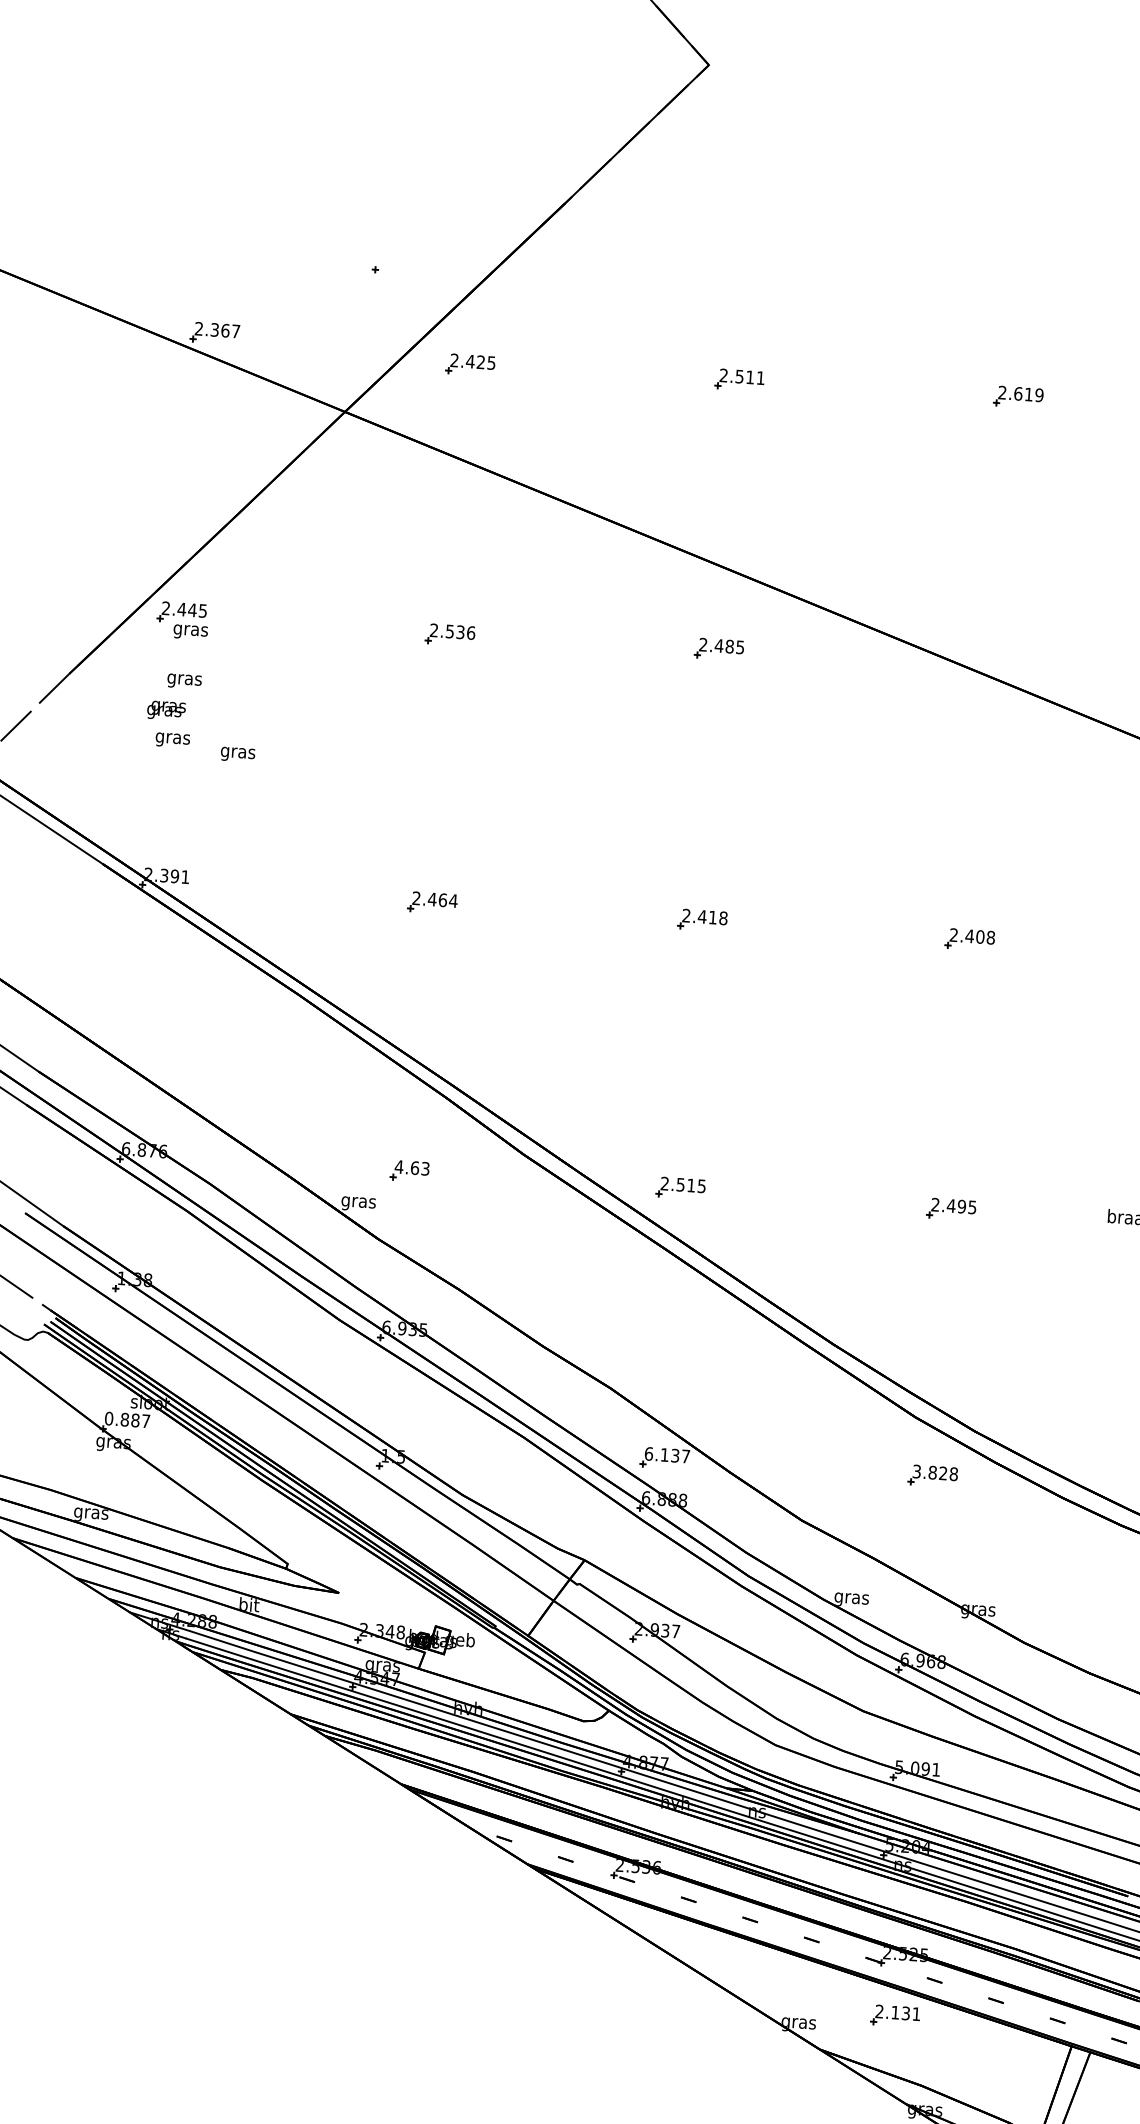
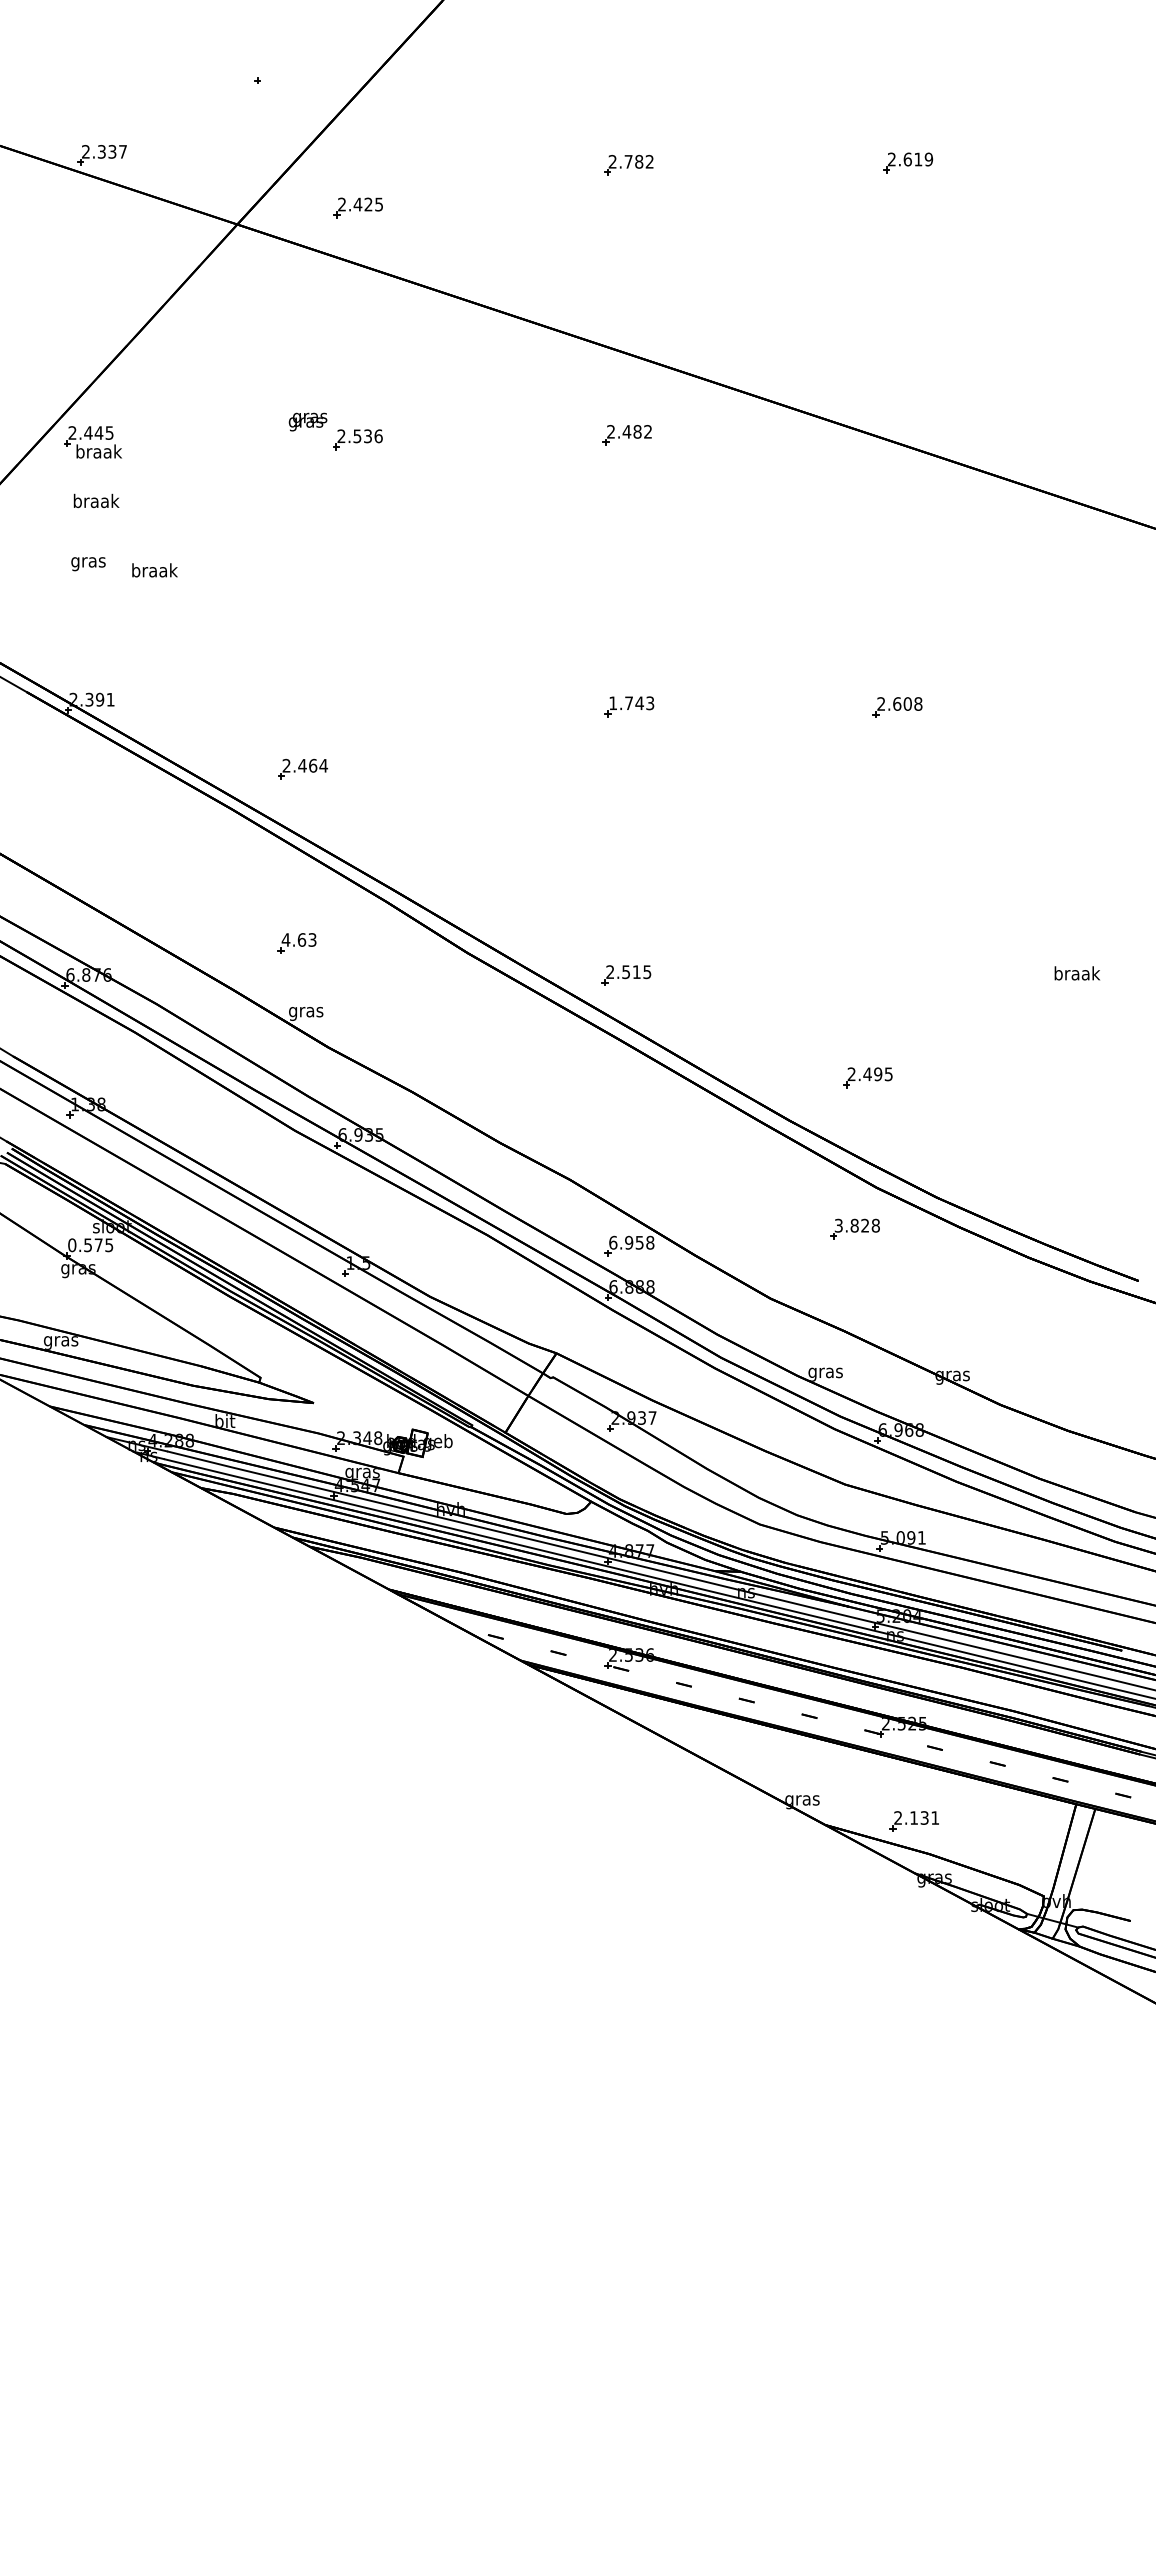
text: (225, 330) -> (112, 151), 2.367 -> 2.337
part: (469, 364) -> (357, 207), moved
text: (749, 377) -> (638, 161), 2.511 -> 2.782
text: (191, 630) -> (99, 453), gras -> braak
text: (739, 647) -> (647, 431), 2.485 -> 2.482
text: (185, 679) -> (96, 502), gras -> braak
text: (165, 710) -> (307, 421), moved
text: (238, 753) -> (154, 572), gras -> braak
part: (433, 902) -> (303, 768), moved
text: (704, 917) -> (631, 703), 2.418 -> 1.743
text: (969, 935) -> (896, 703), 2.408 -> 2.608
part: (409, 1171) -> (296, 943), moved
part: (951, 1209) -> (867, 1077), moved
text: (135, 1420) -> (98, 1245), 0.887 -> 0.575
text: (675, 1455) -> (639, 1242), 6.137 -> 6.958
part: (932, 1475) -> (854, 1228), moved
part: (894, 2016) -> (913, 1821), moved

